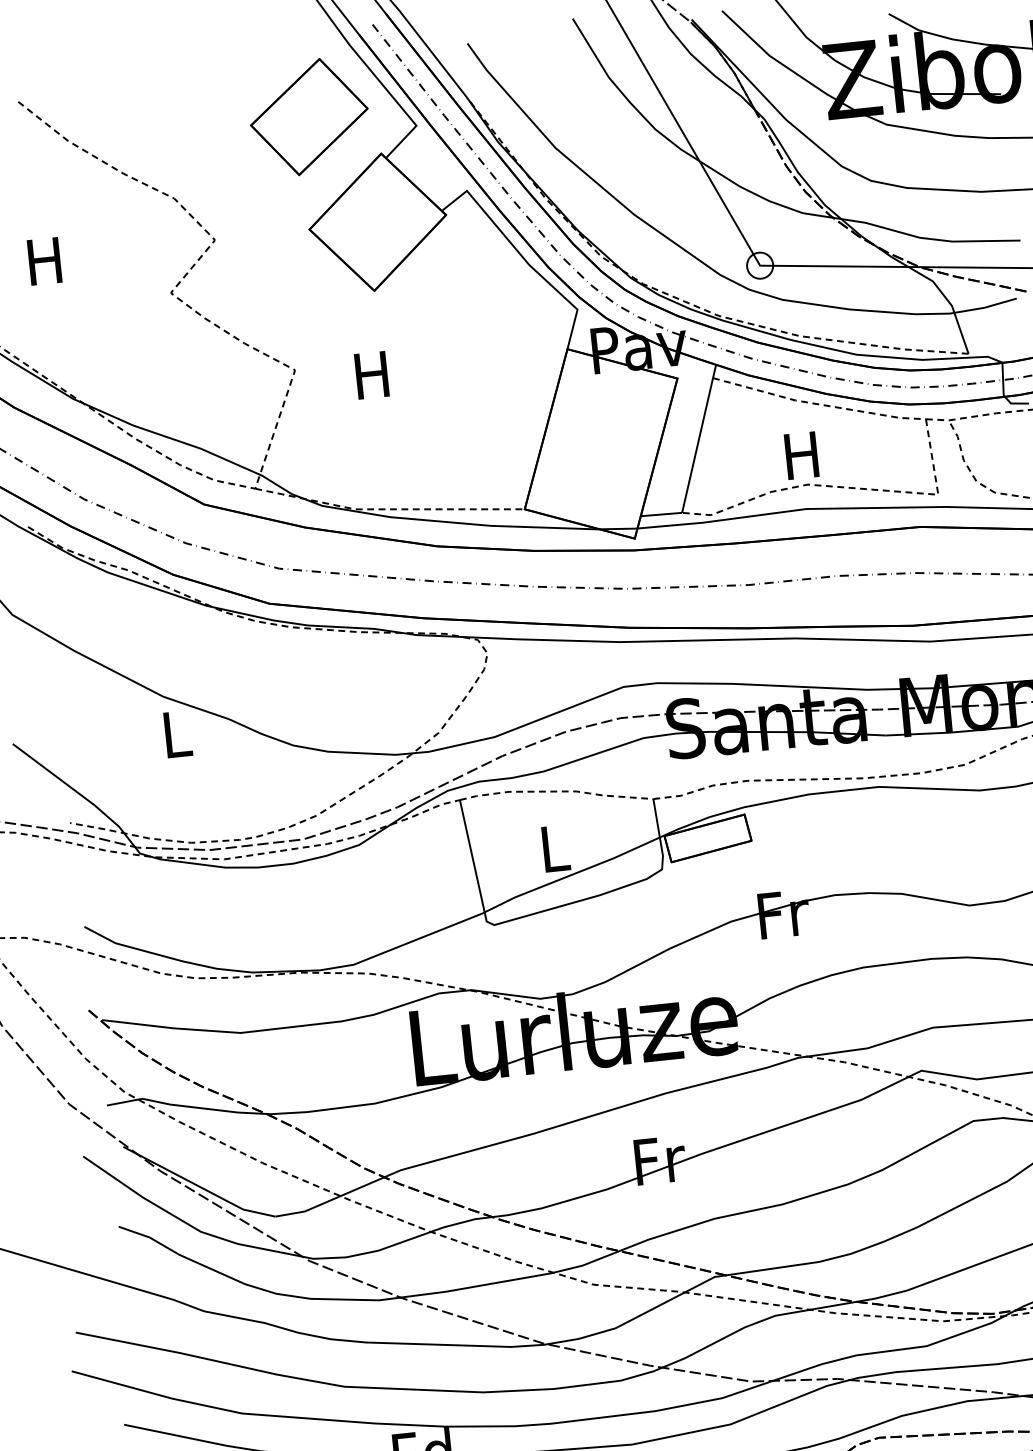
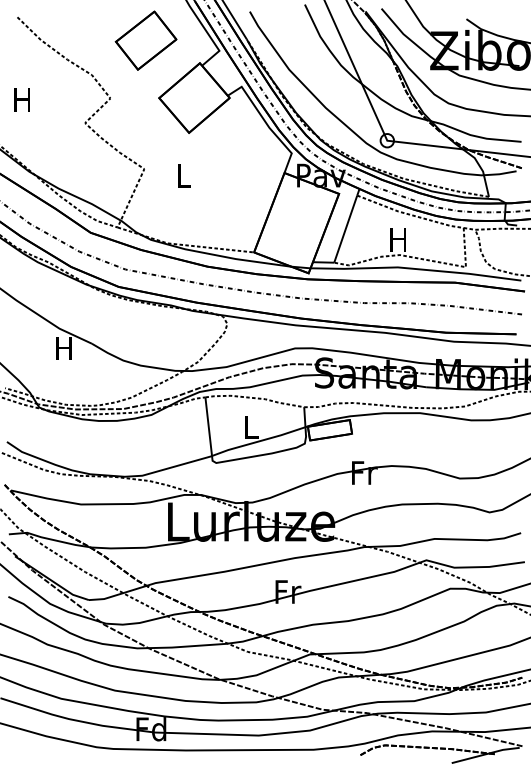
part: (307, 116) -> (145, 40), moved
text: (370, 374) -> (182, 175), H -> L
text: (174, 734) -> (63, 348), L -> H

